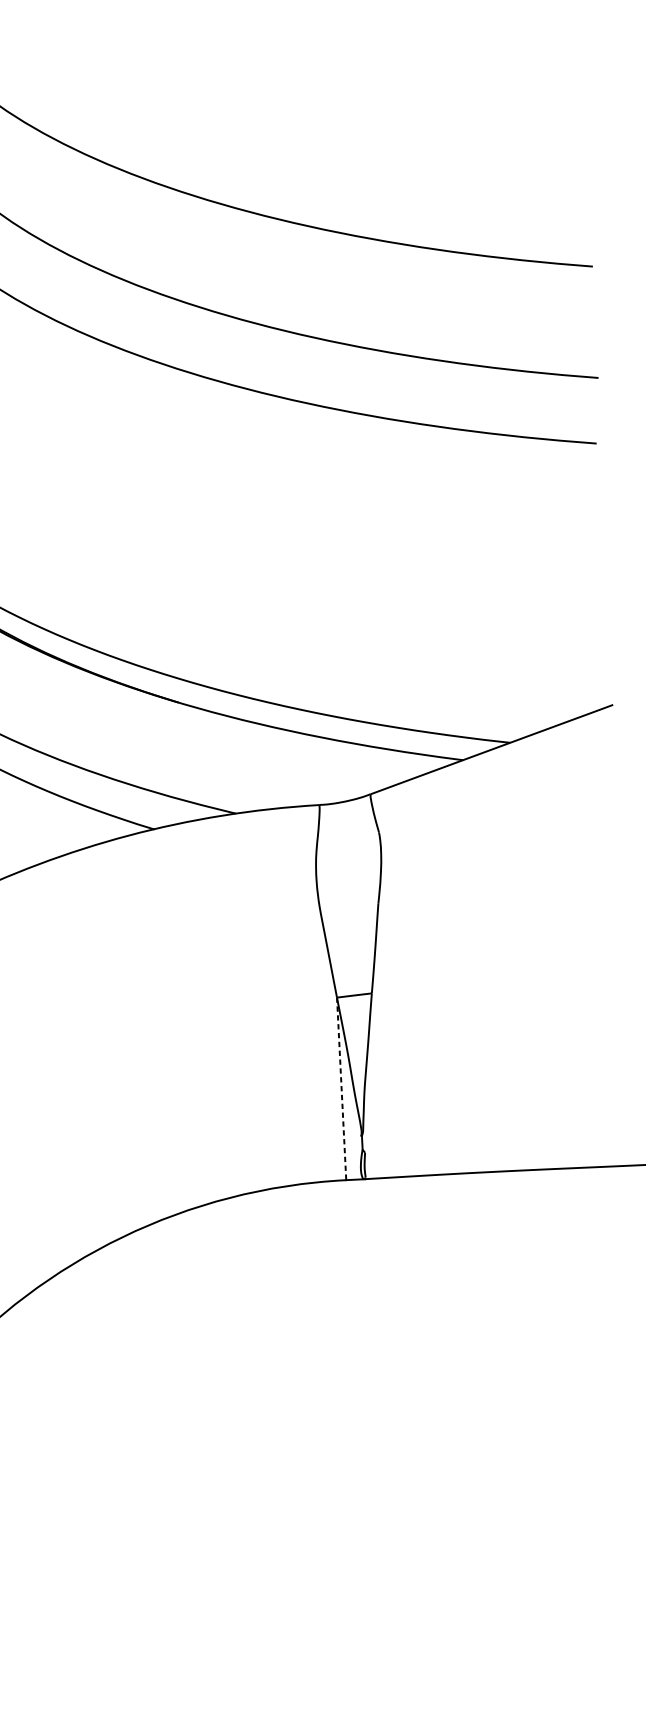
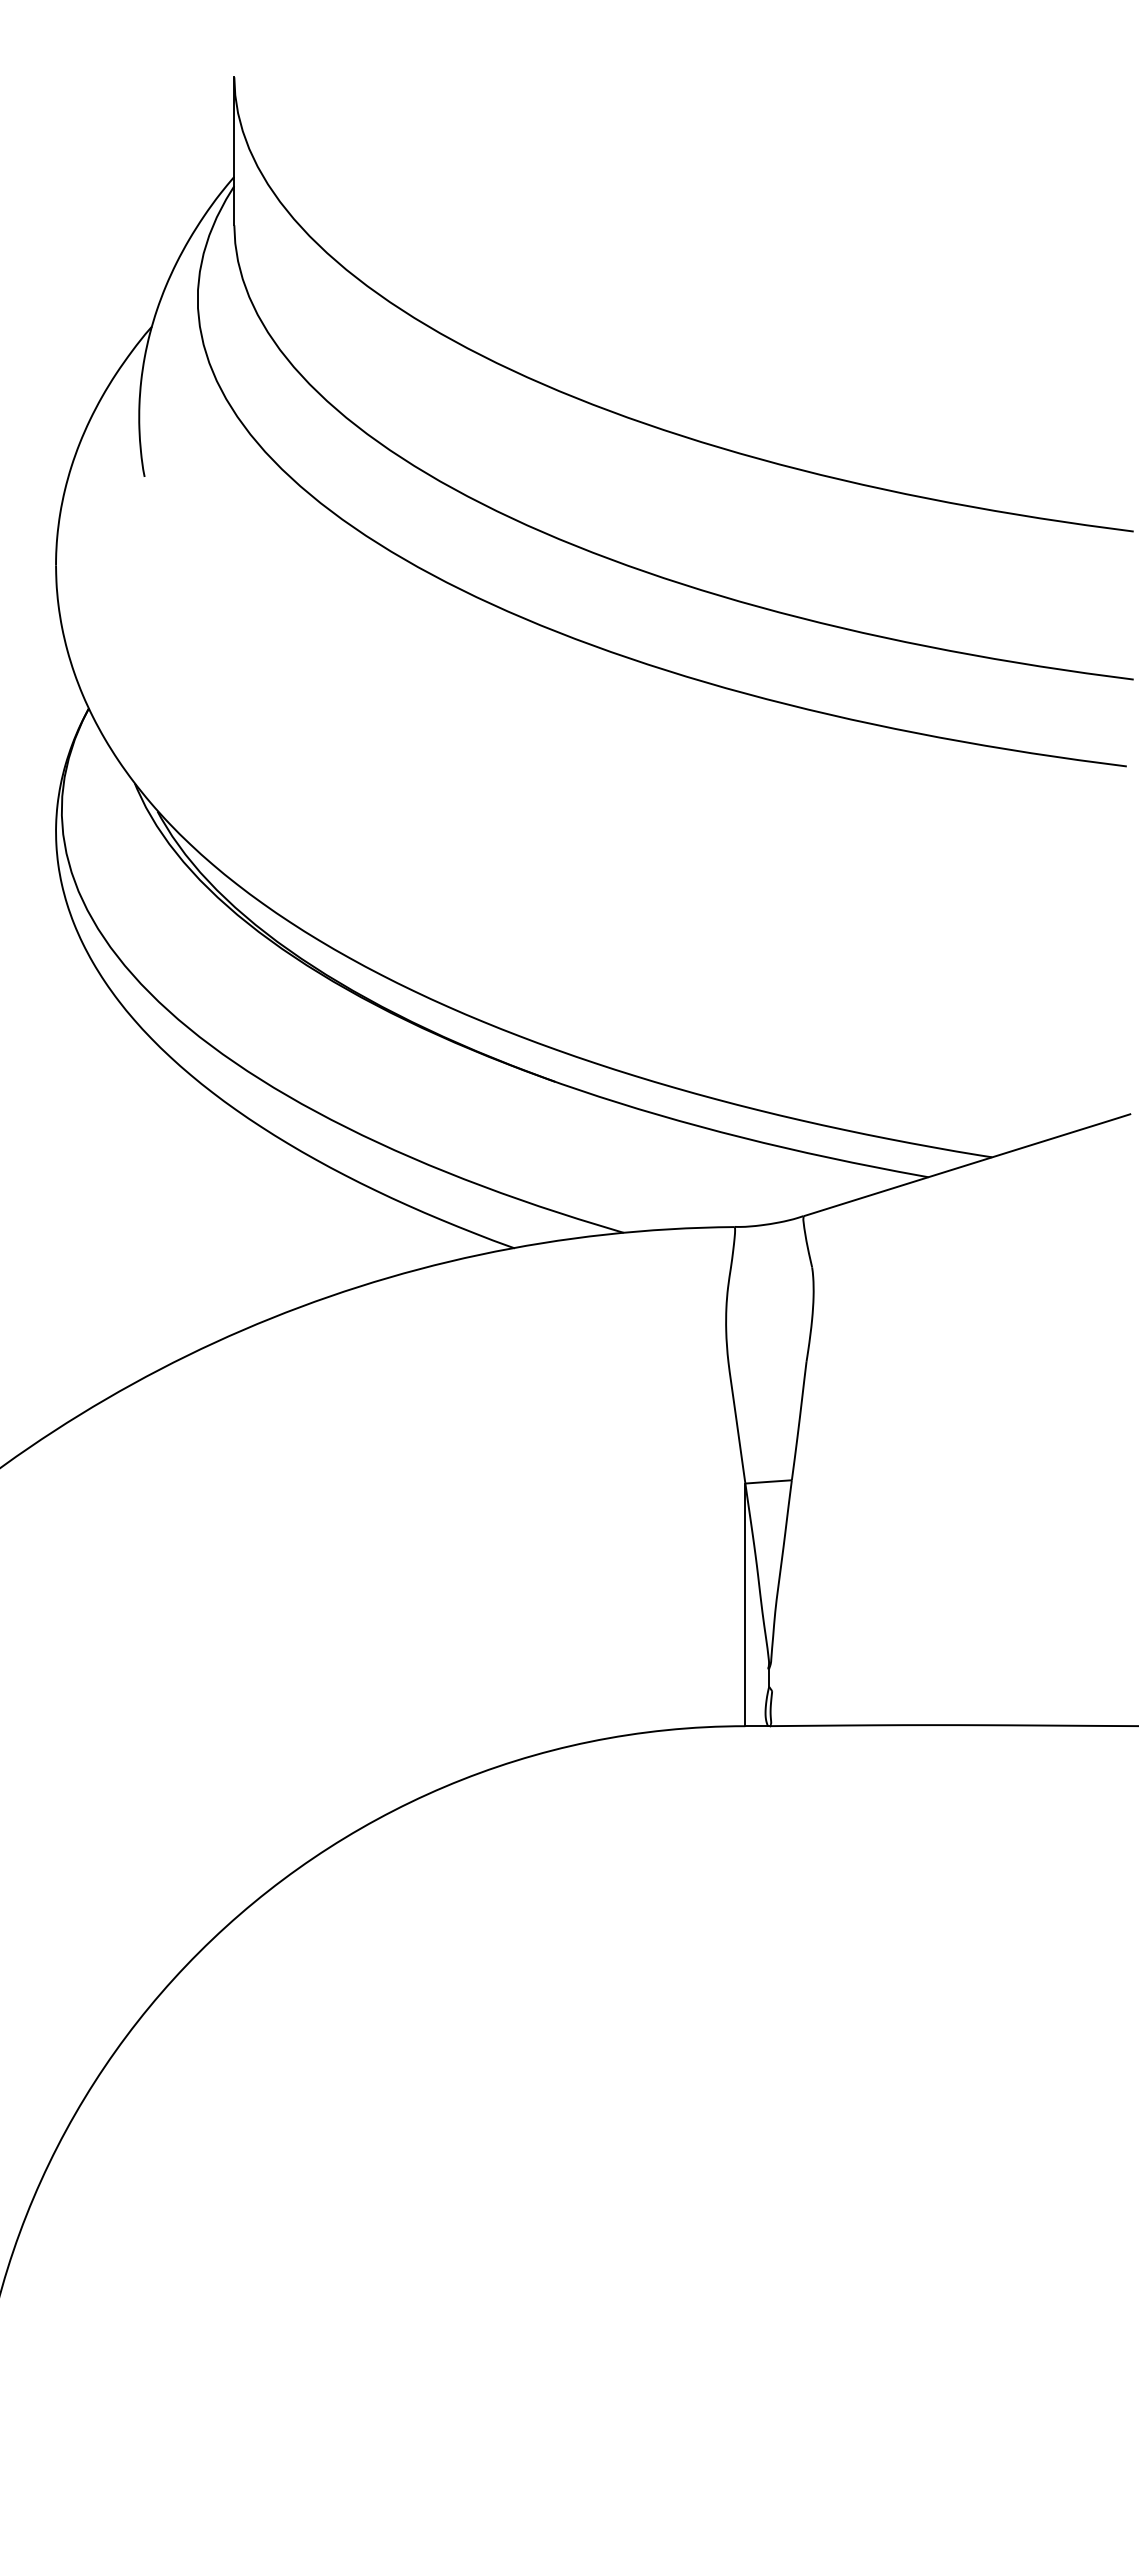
line: (341, 1089) -> (745, 1605), dashed -> solid

